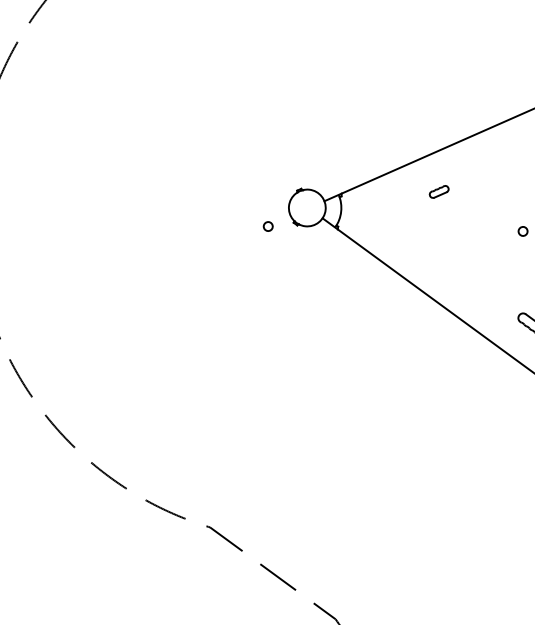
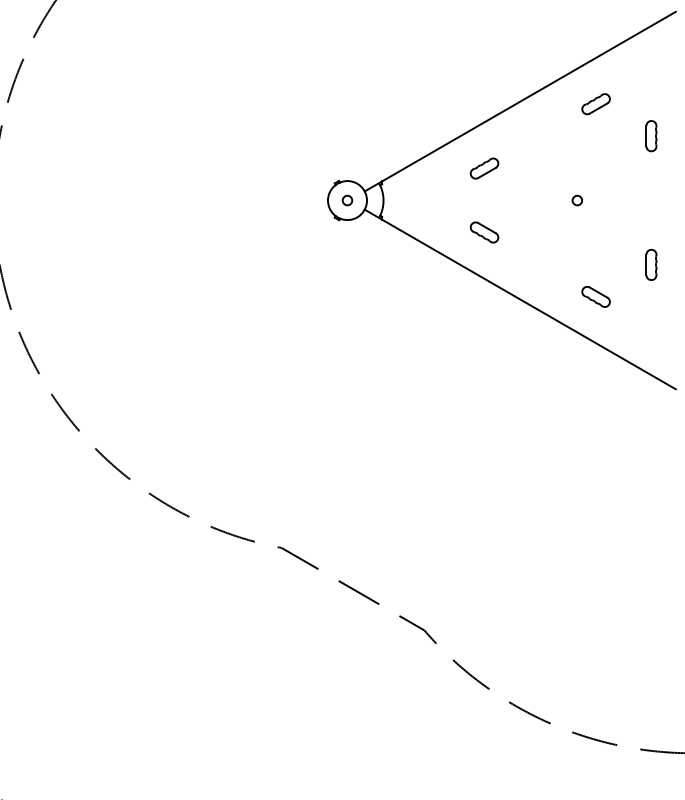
part: (439, 191) -> (484, 168), size x1.43
circle: (268, 226) -> (347, 200), moved
part: (432, 251) -> (484, 232), added

